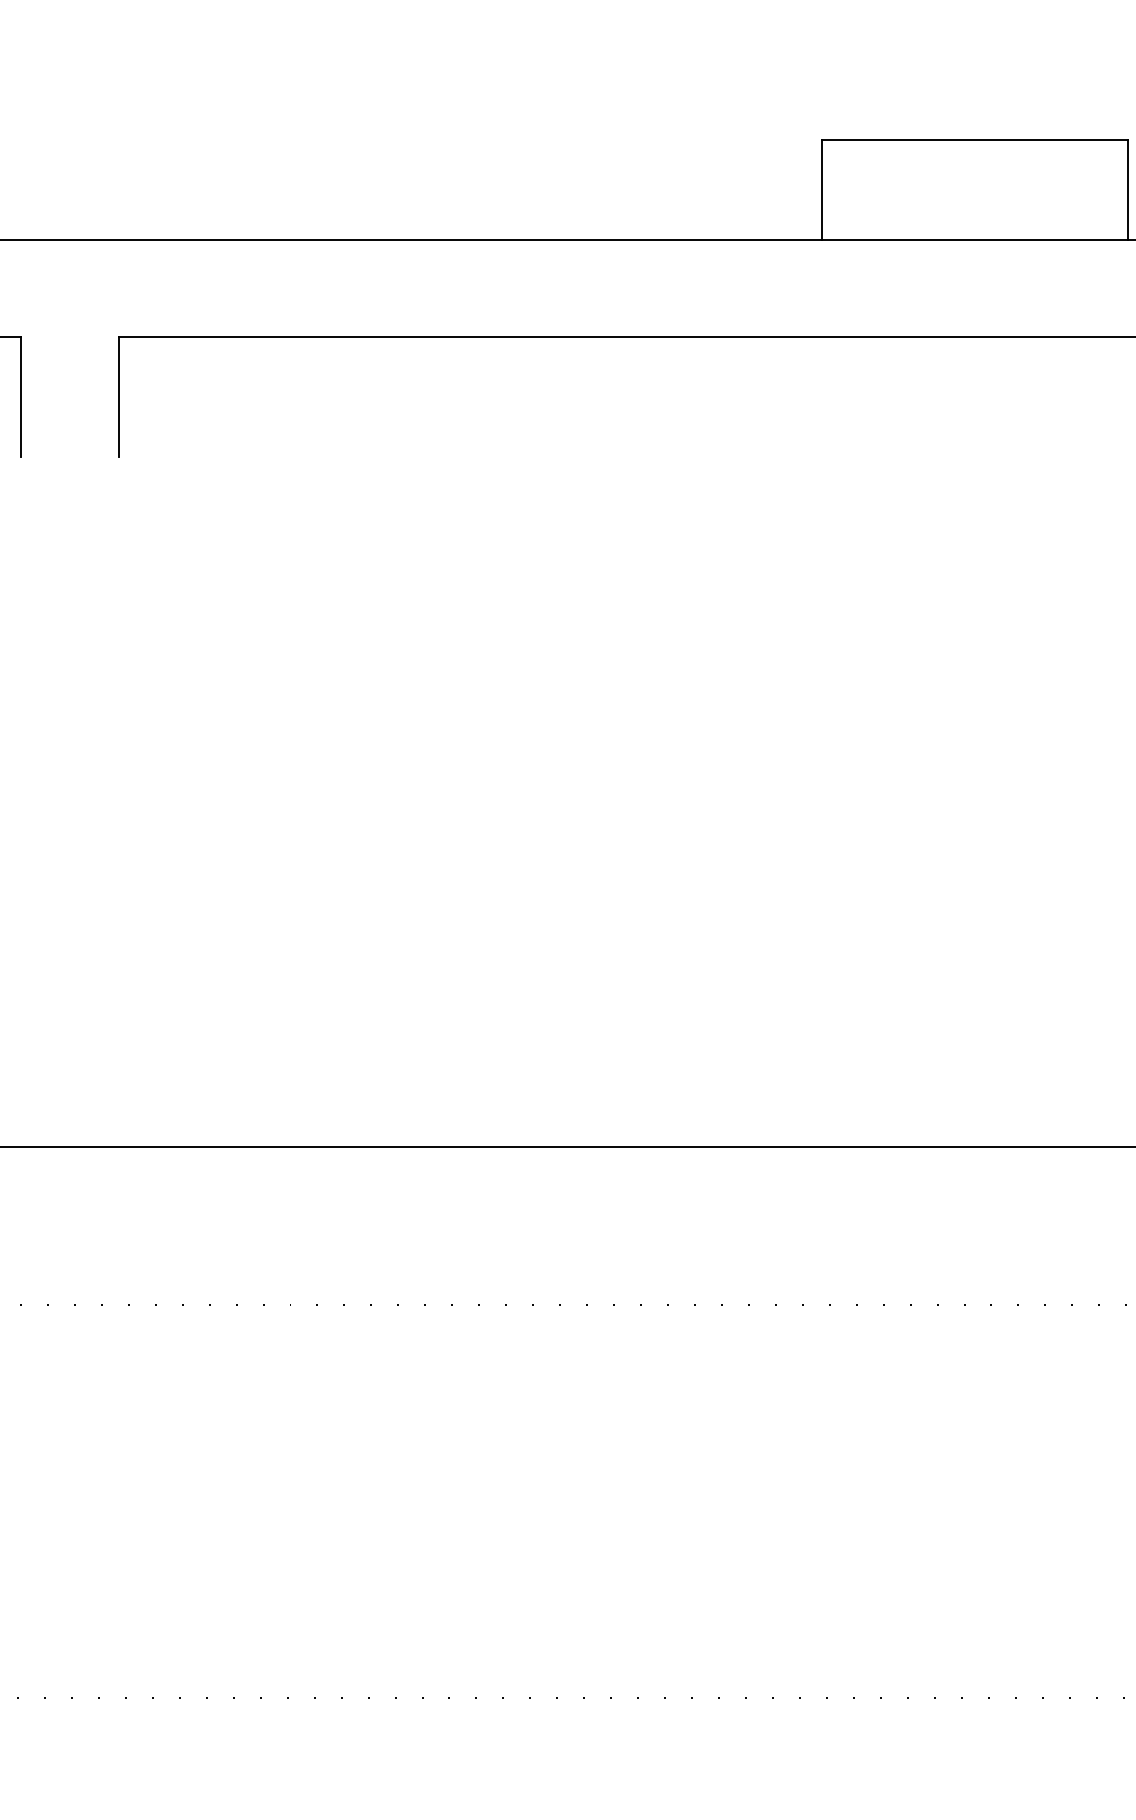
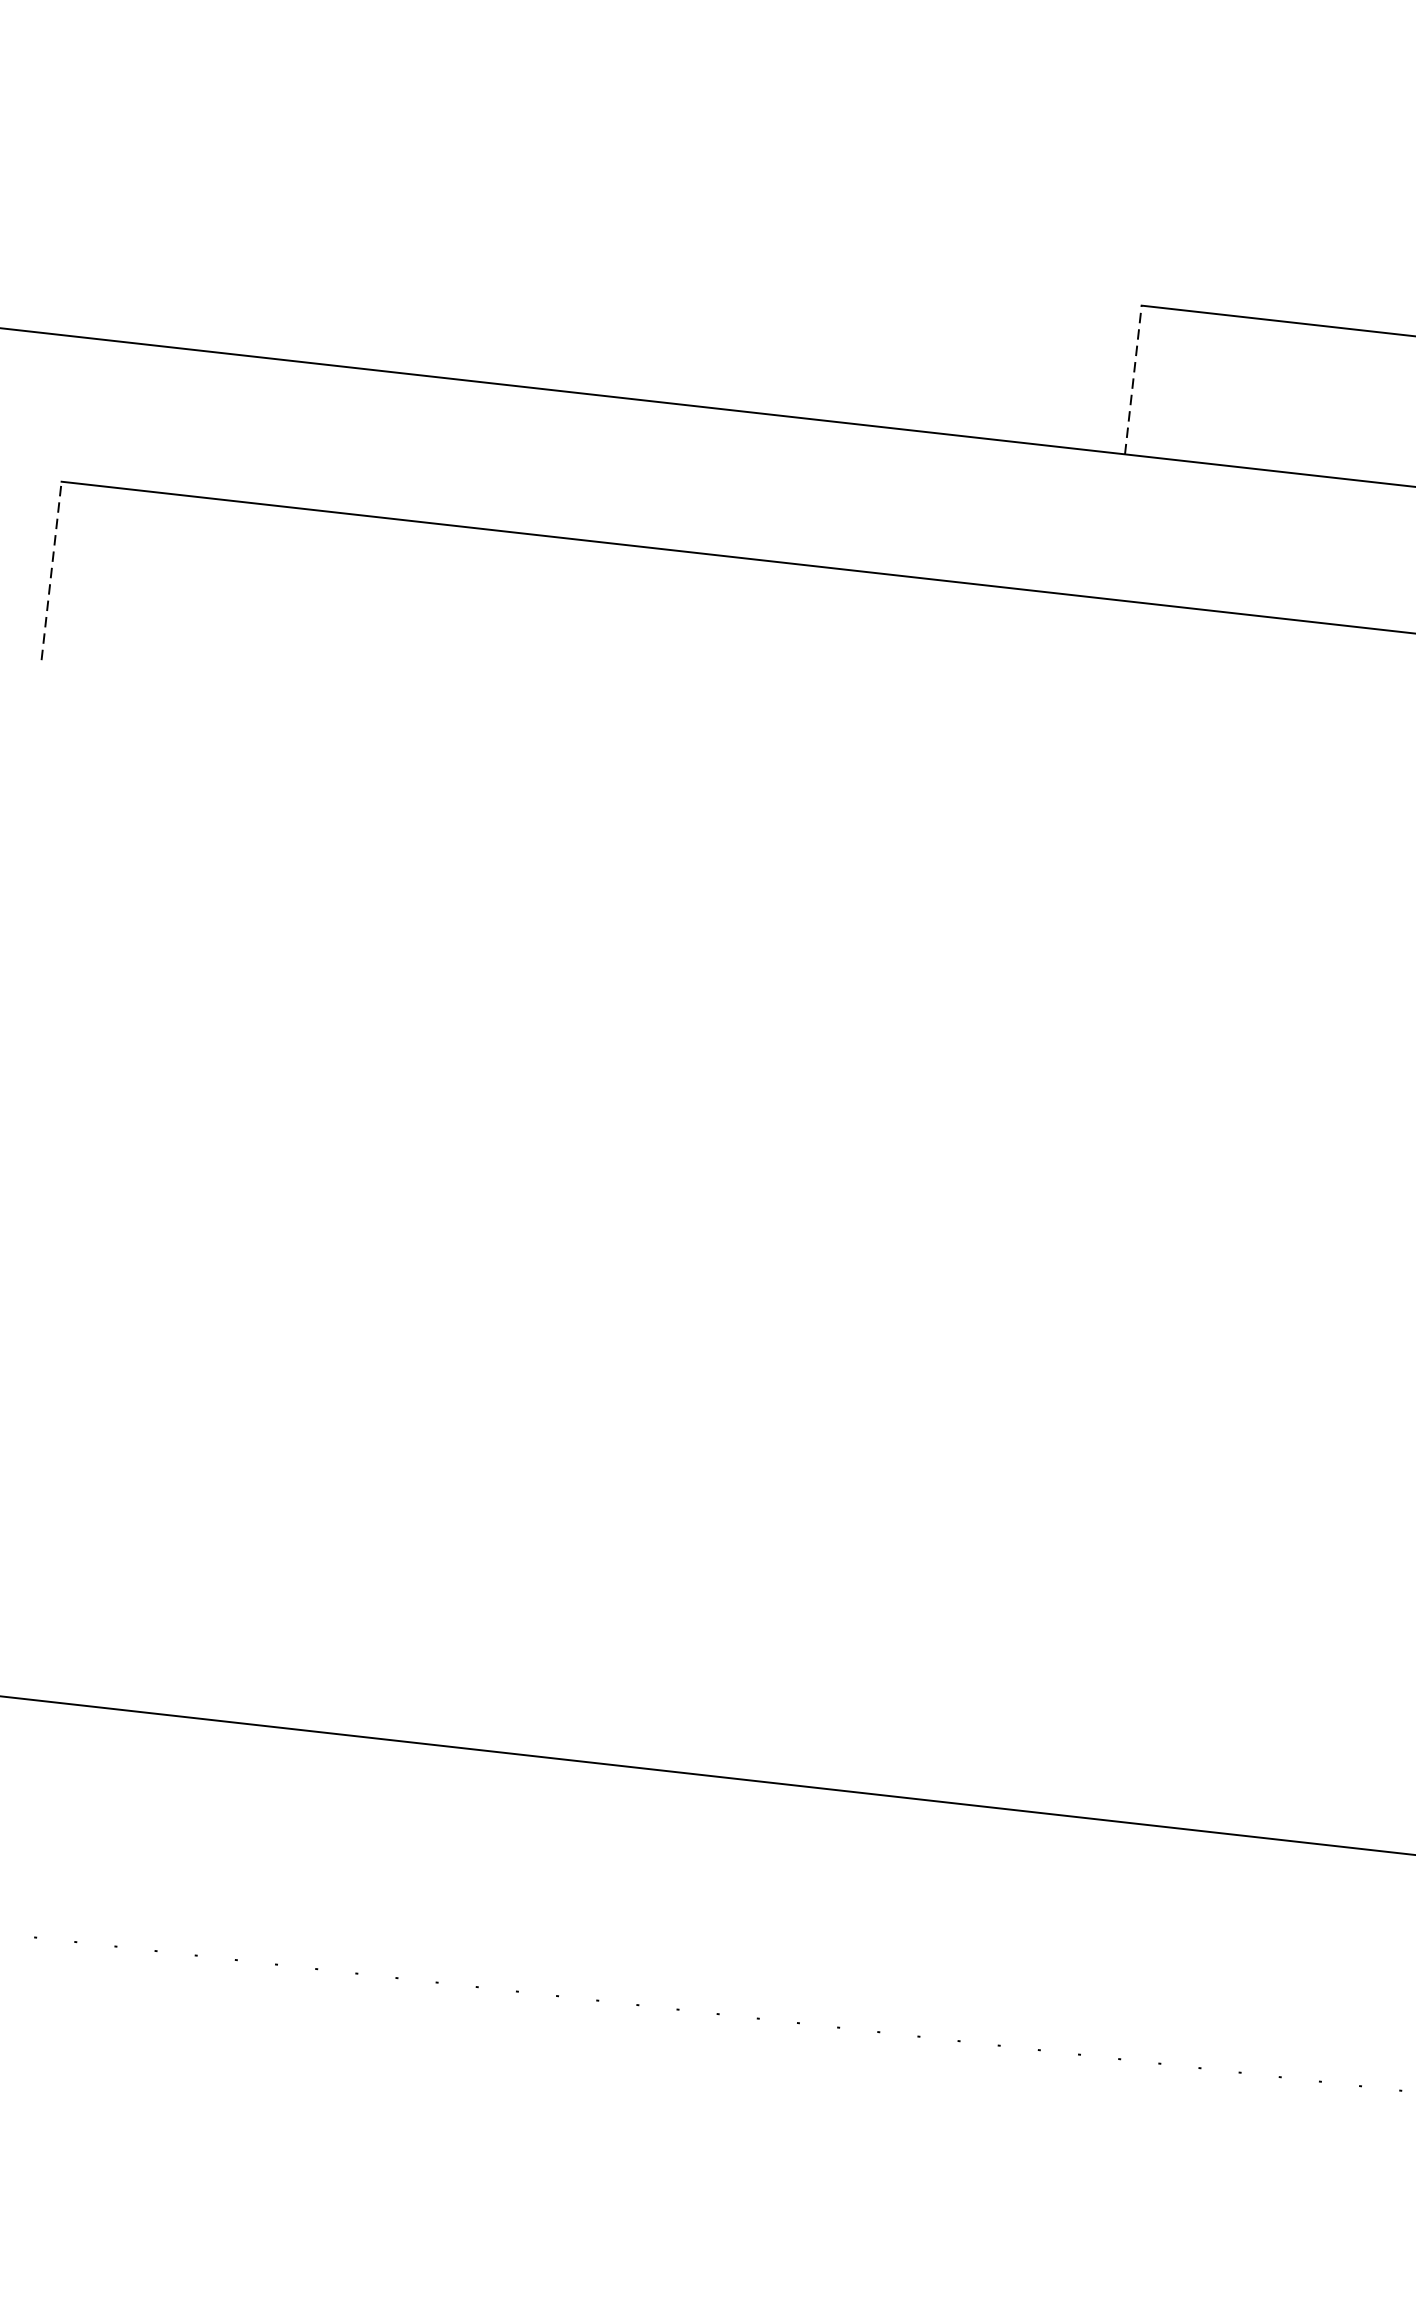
line: (821, 190) -> (1132, 380), solid -> dashed
line: (118, 397) -> (51, 571), solid -> dashed

